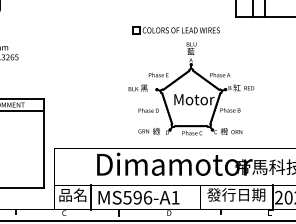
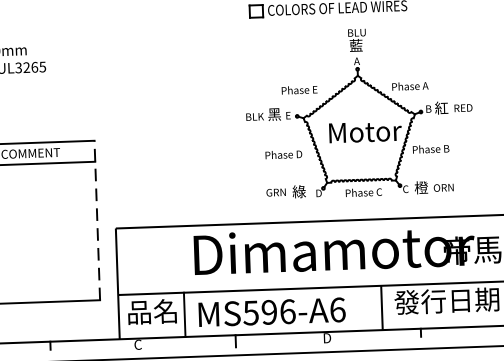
line: (44, 142) -> (98, 218), solid -> dashed
text: (175, 197) -> (337, 309), MS596-A1 -> MS596-A6

